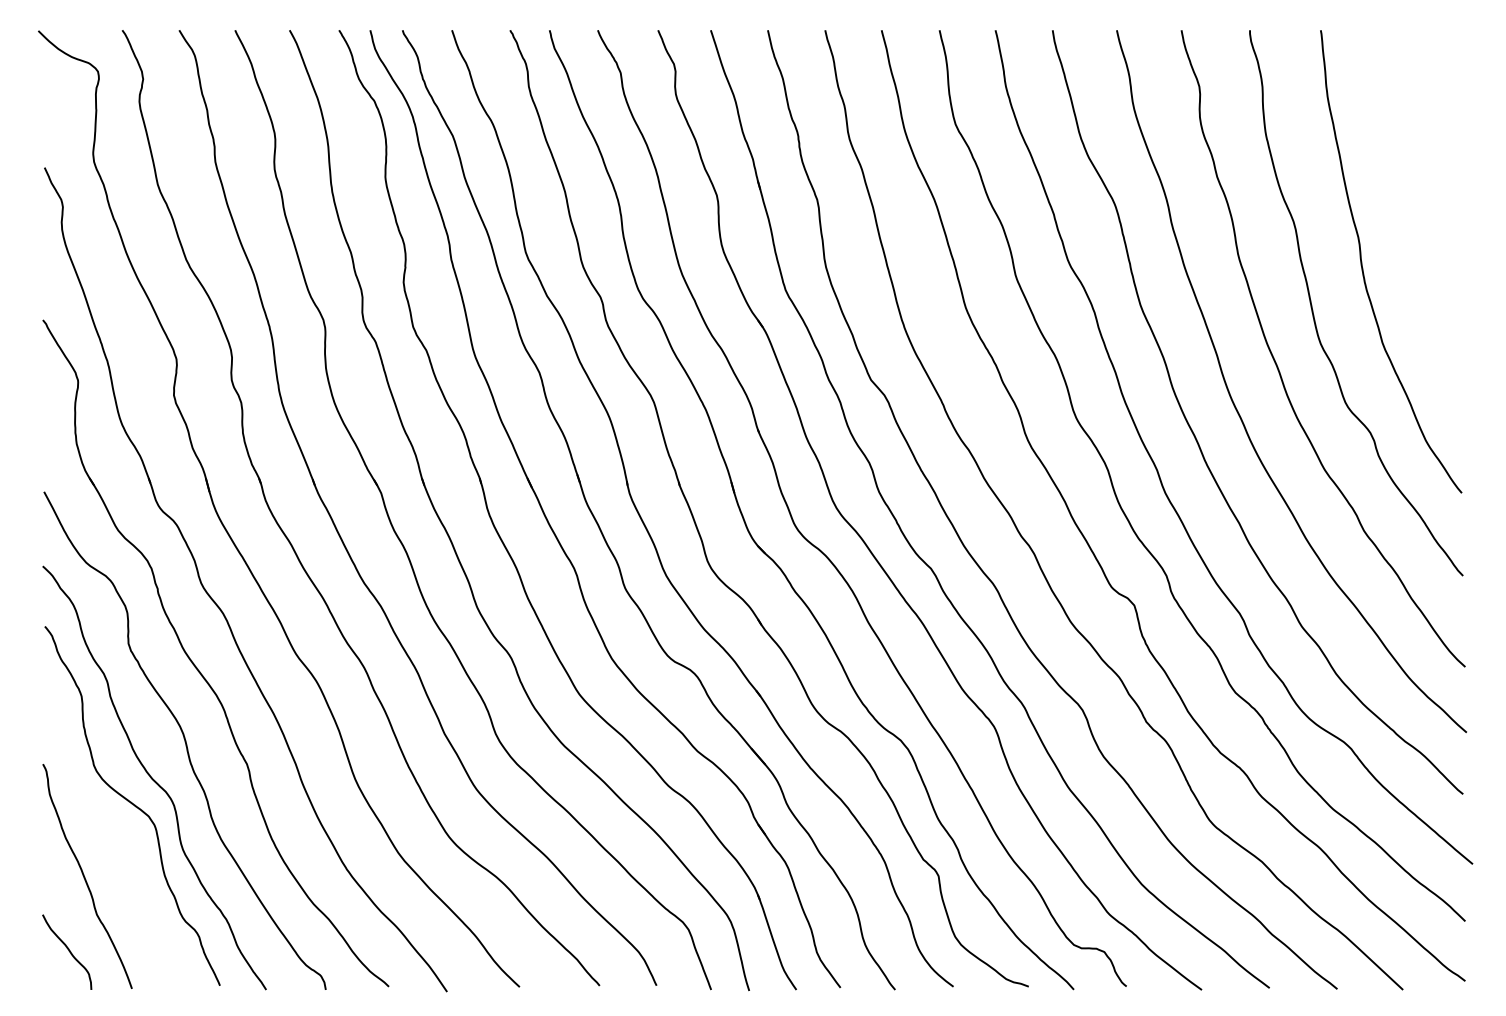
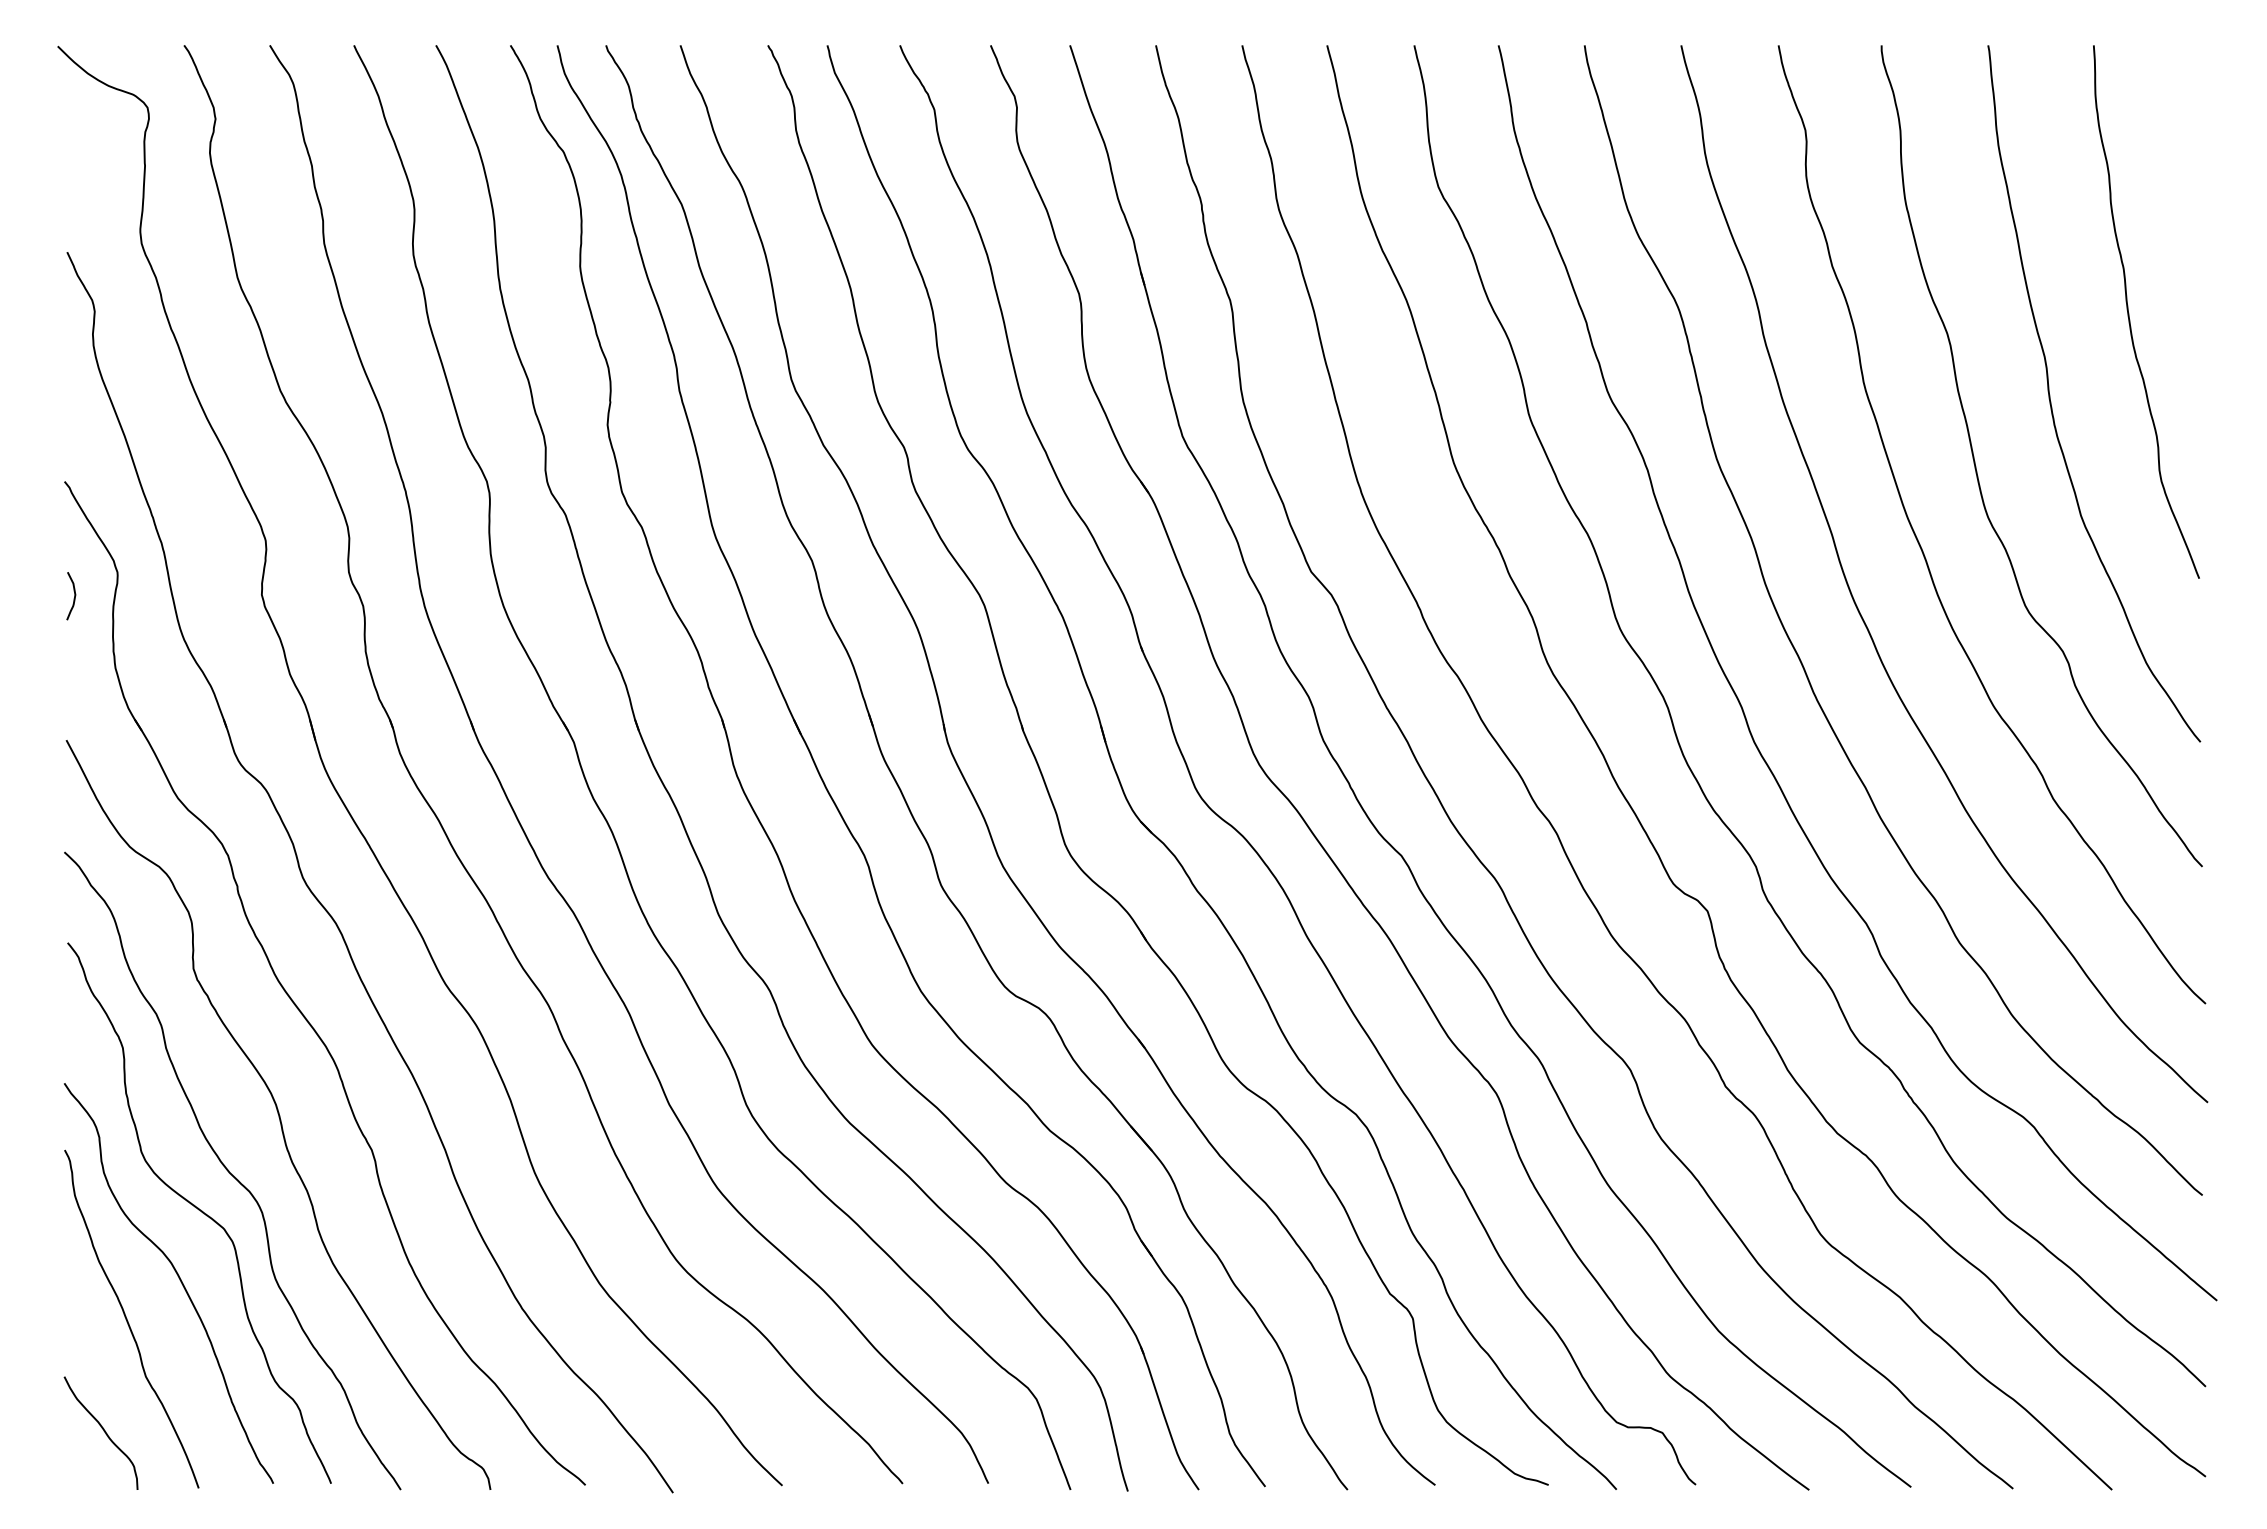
curve: (1415, 210) -> (2130, 316), added
curve: (48, 397) -> (73, 598), added
curve: (118, 849) -> (178, 1278), added

